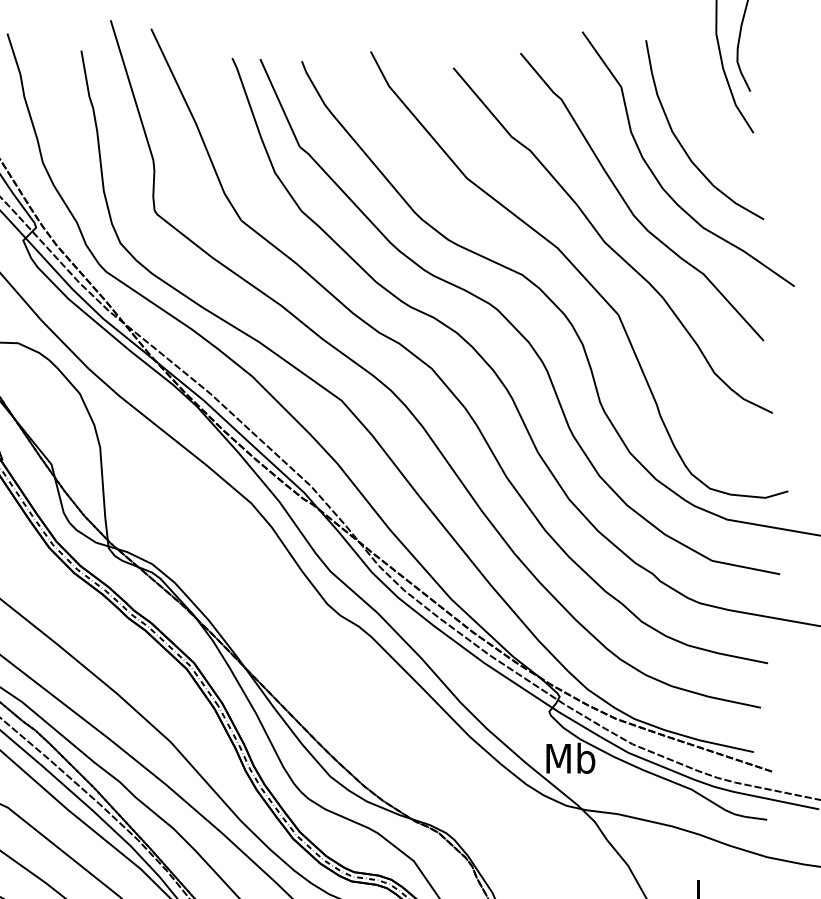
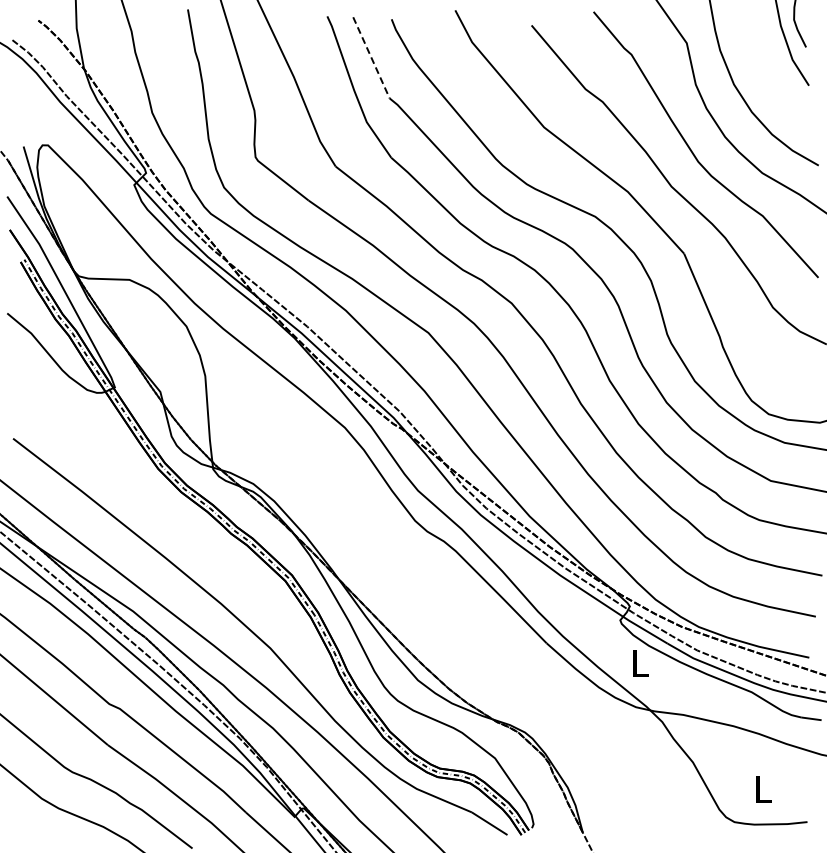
line: (280, 103) -> (371, 58), solid -> dashed
text: (570, 758) -> (639, 663), Mb -> L

